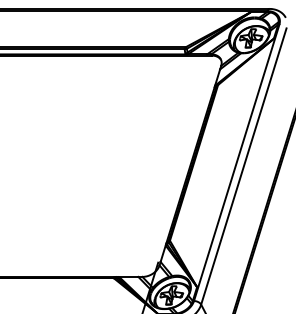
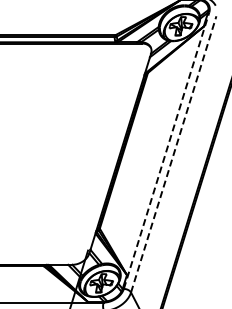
line: (236, 162) -> (166, 150), solid -> dashed
line: (243, 166) -> (173, 154), solid -> dashed

